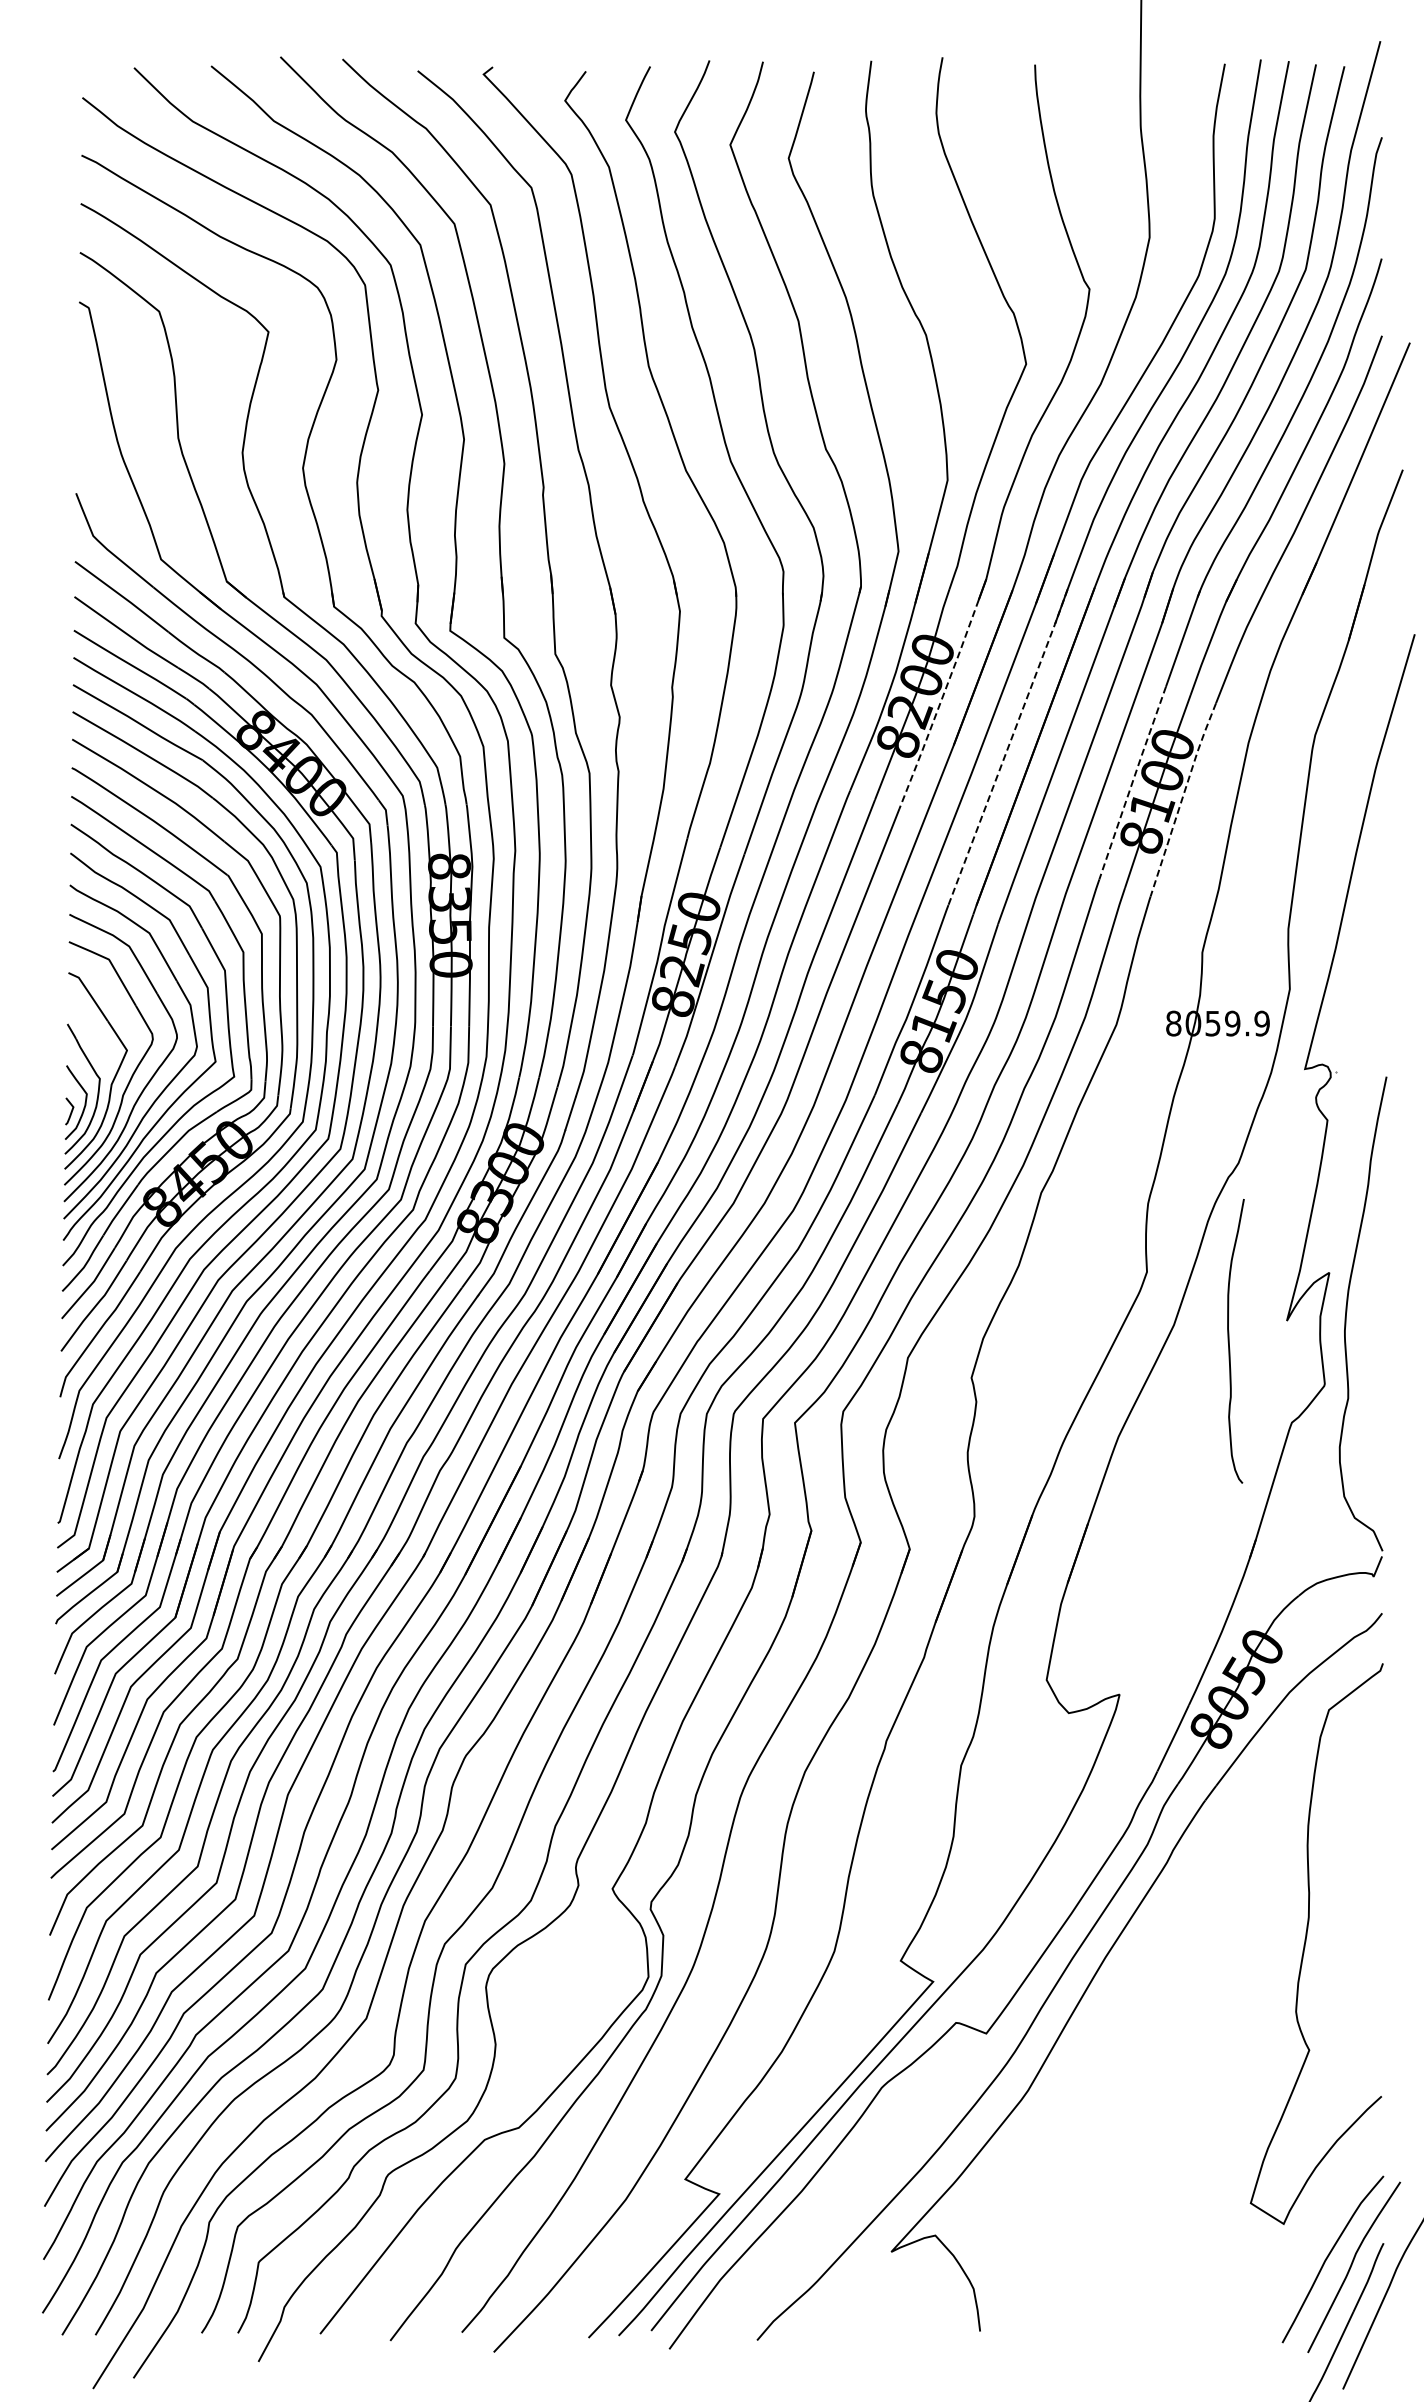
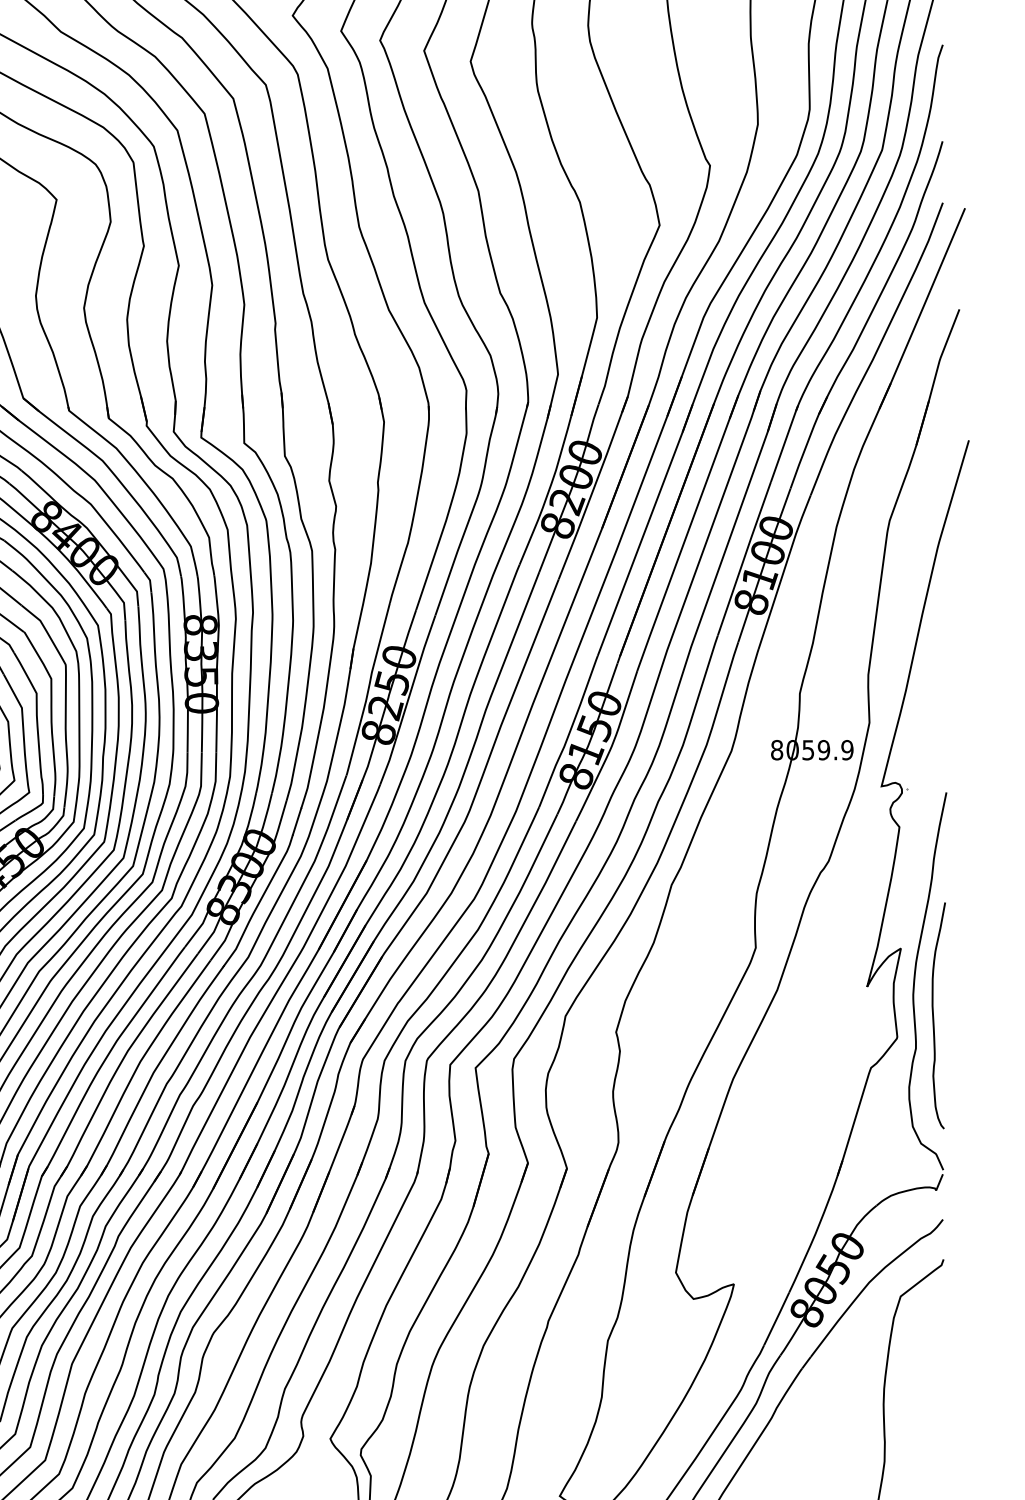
line: (939, 704) -> (590, 496), dashed -> solid
line: (1008, 747) -> (645, 530), dashed -> solid
line: (1132, 782) -> (744, 558), dashed -> solid
line: (1182, 799) -> (784, 571), dashed -> solid
curve: (1229, 1341) -> (933, 1015), moved

